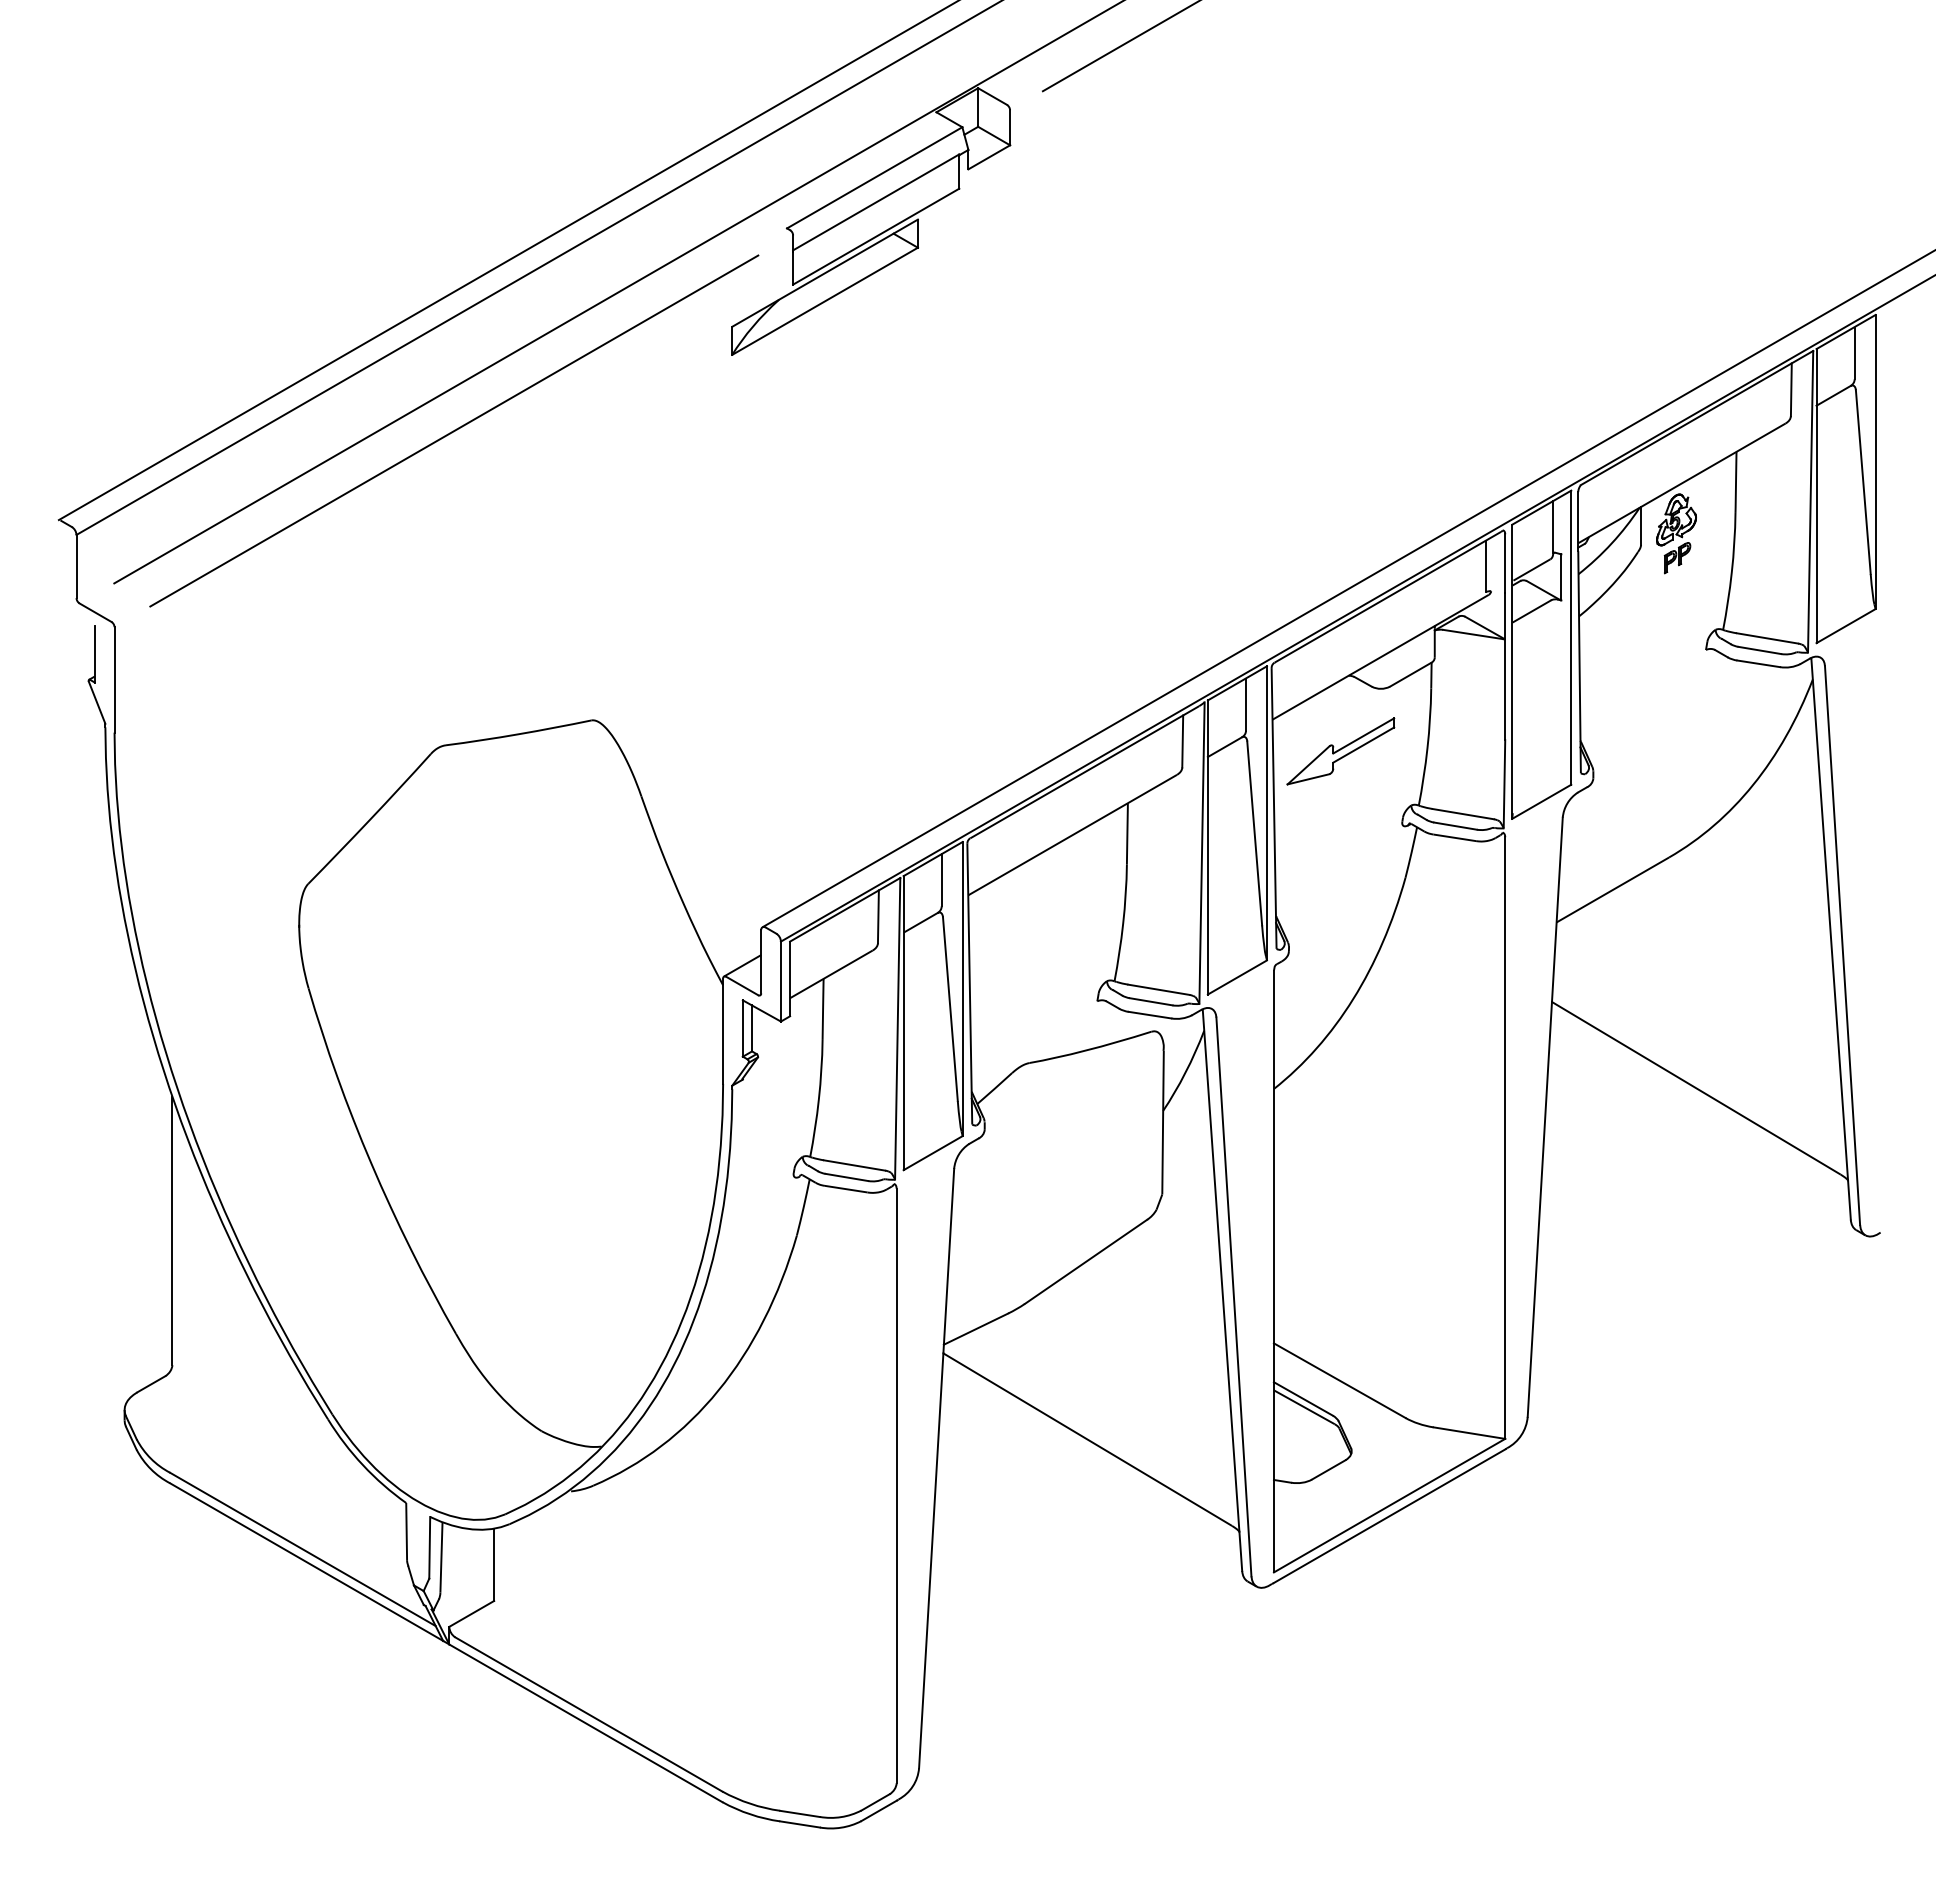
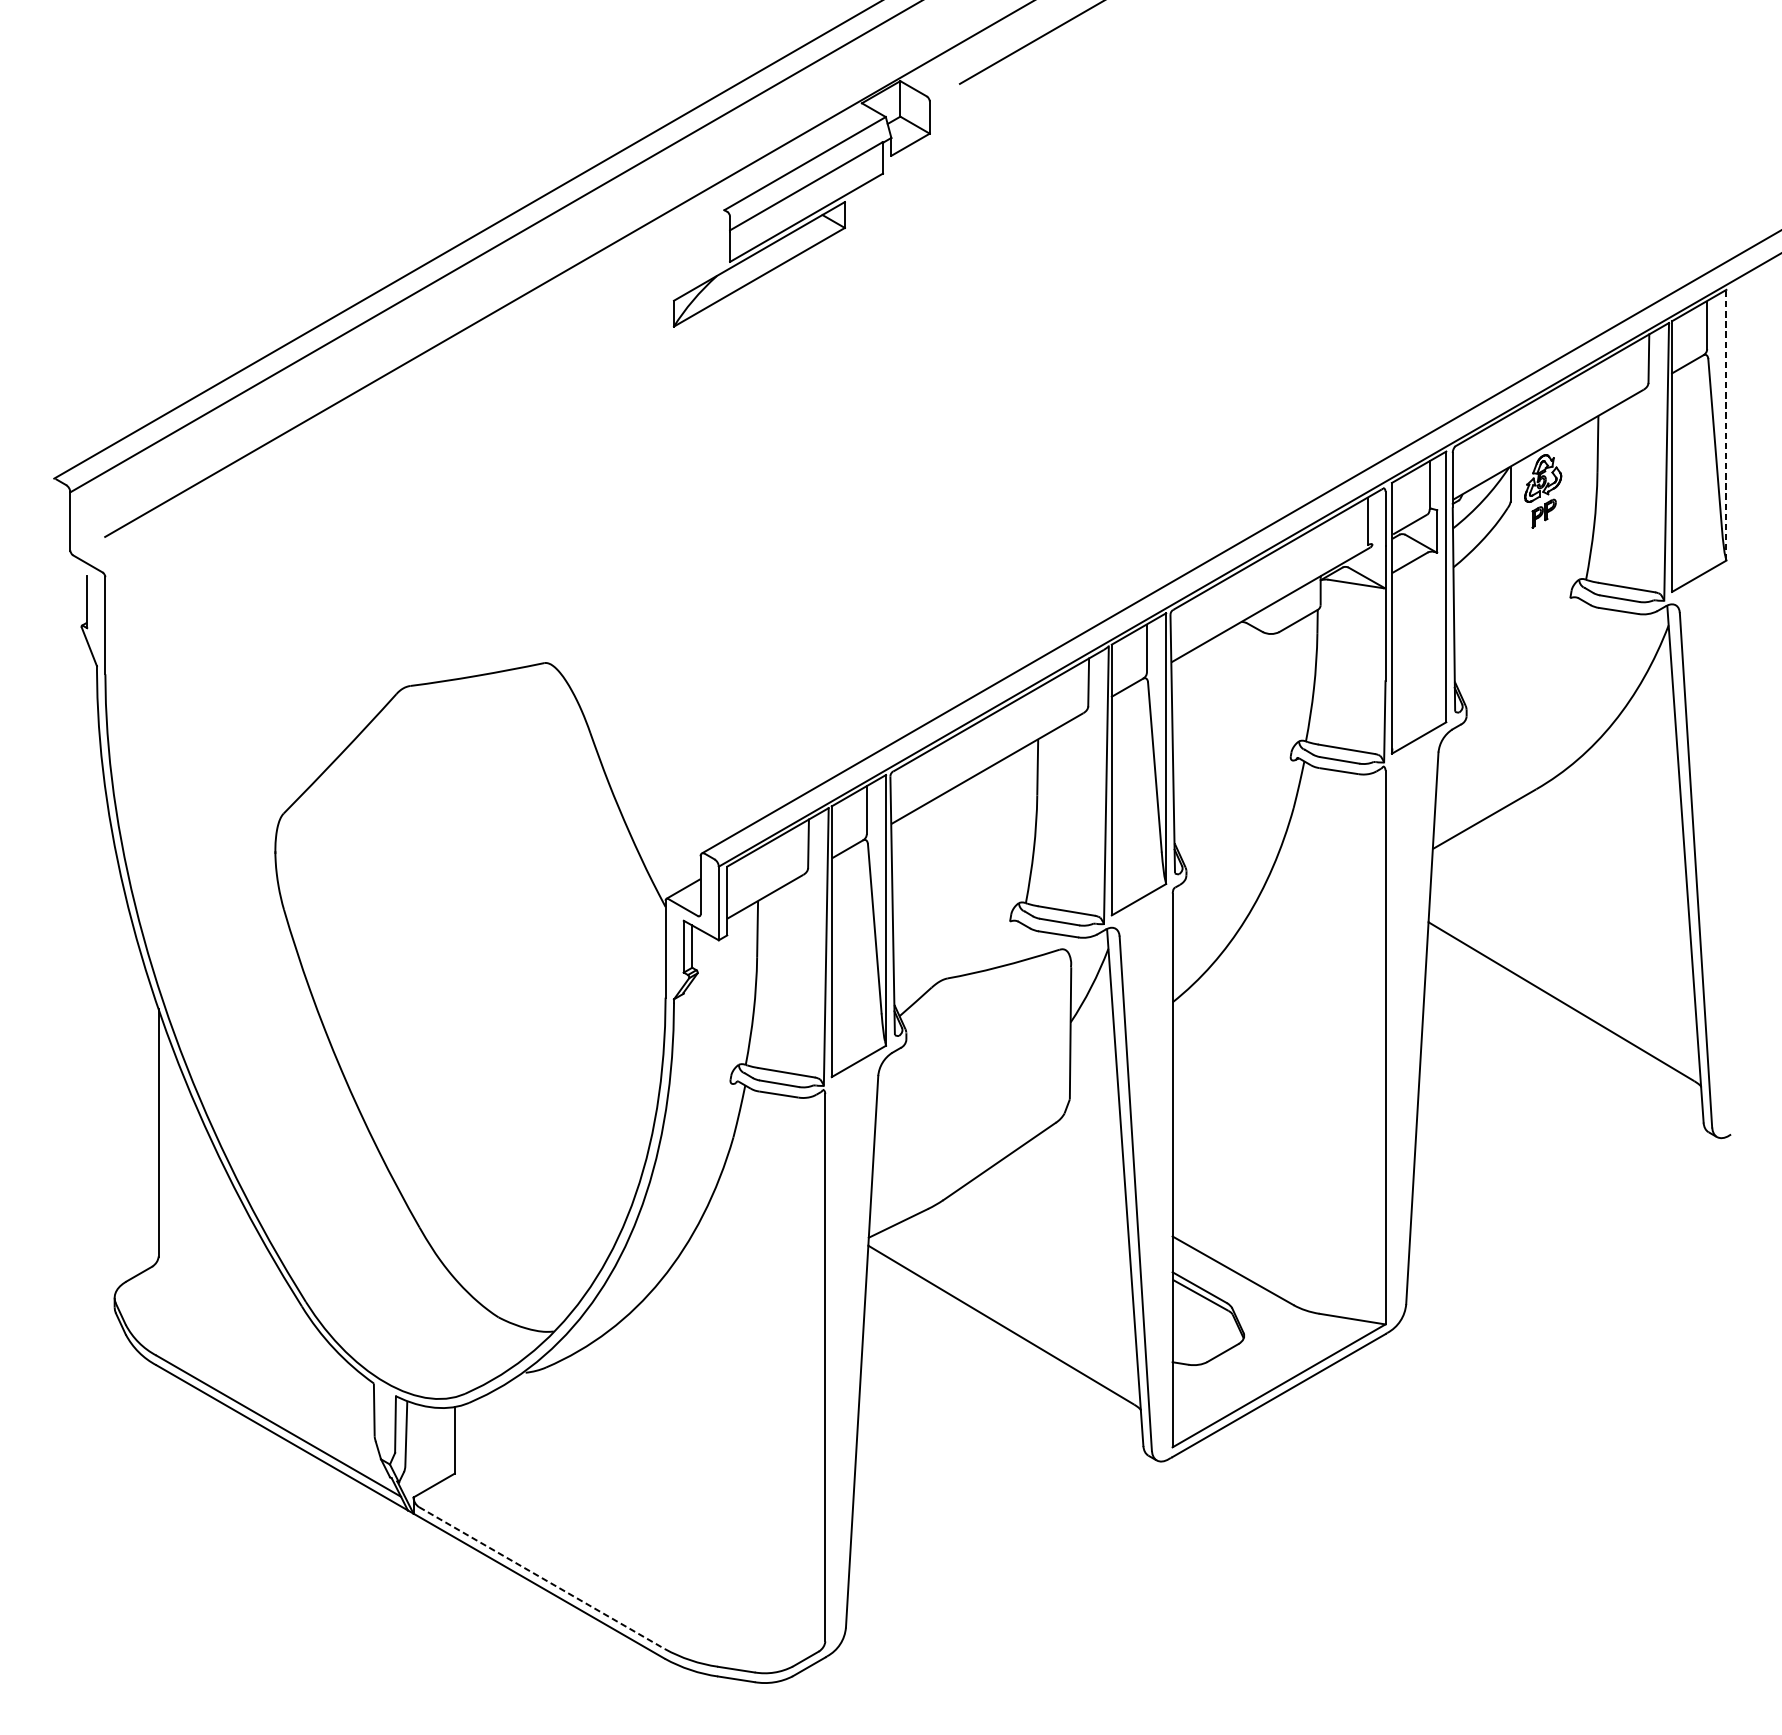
line: (454, 430) -> (418, 396), removed
line: (1875, 461) -> (1726, 424), solid -> dashed
part: (1340, 751) -> (1233, 691), removed
line: (589, 1714) -> (542, 1578), solid -> dashed

